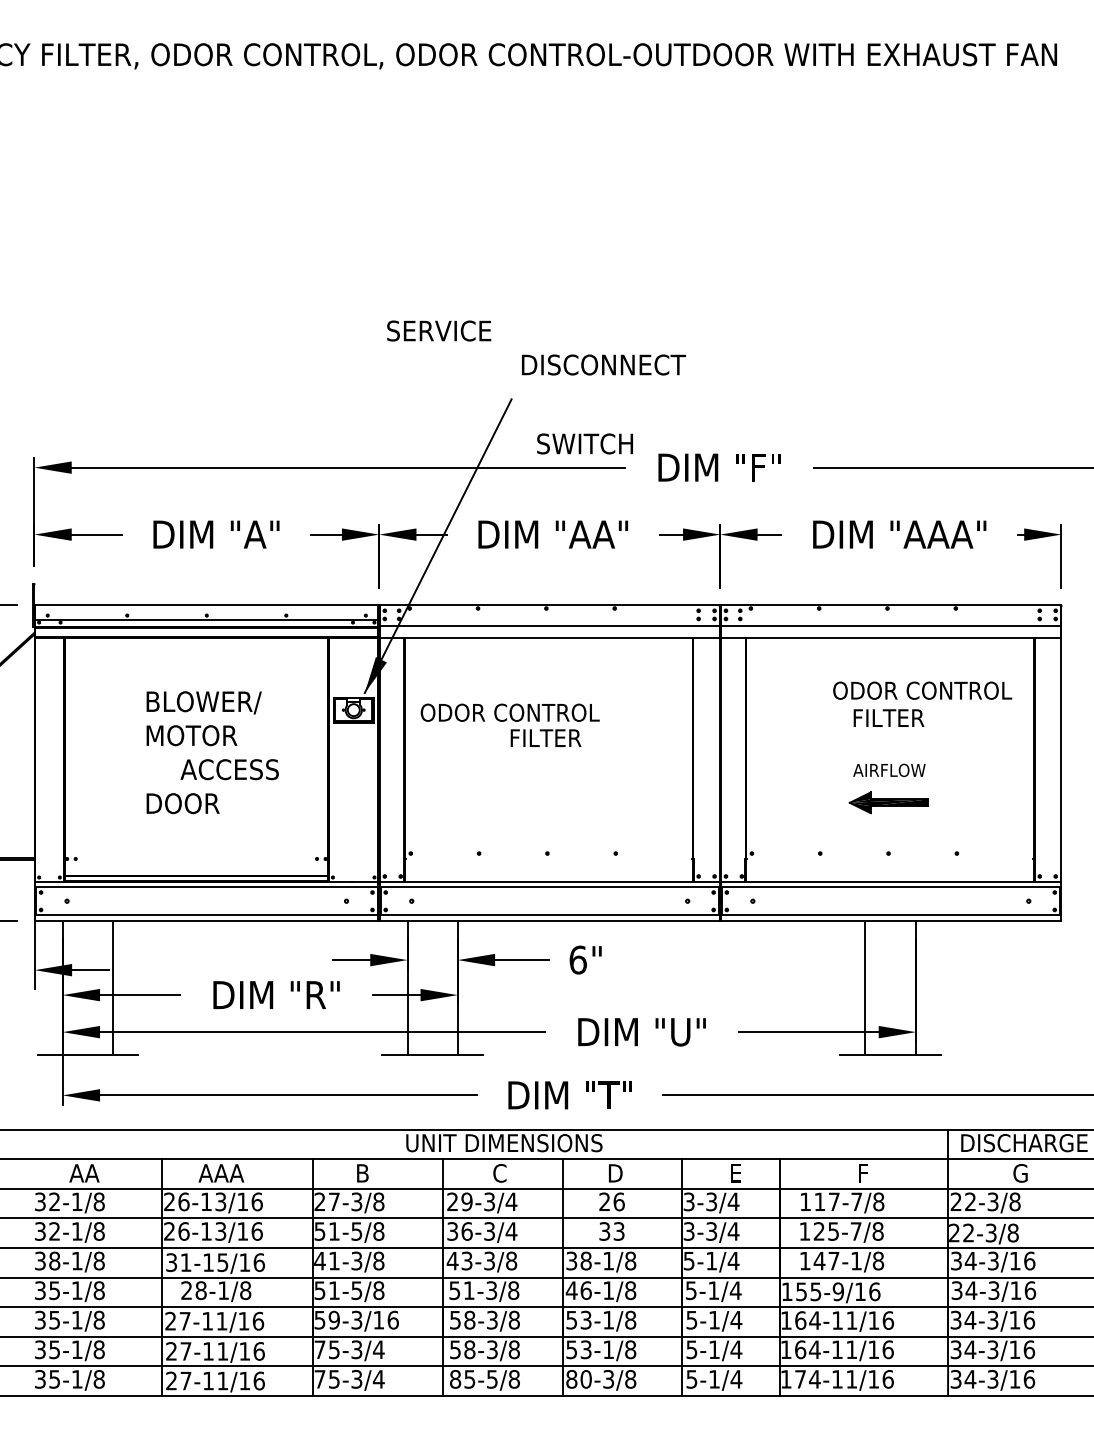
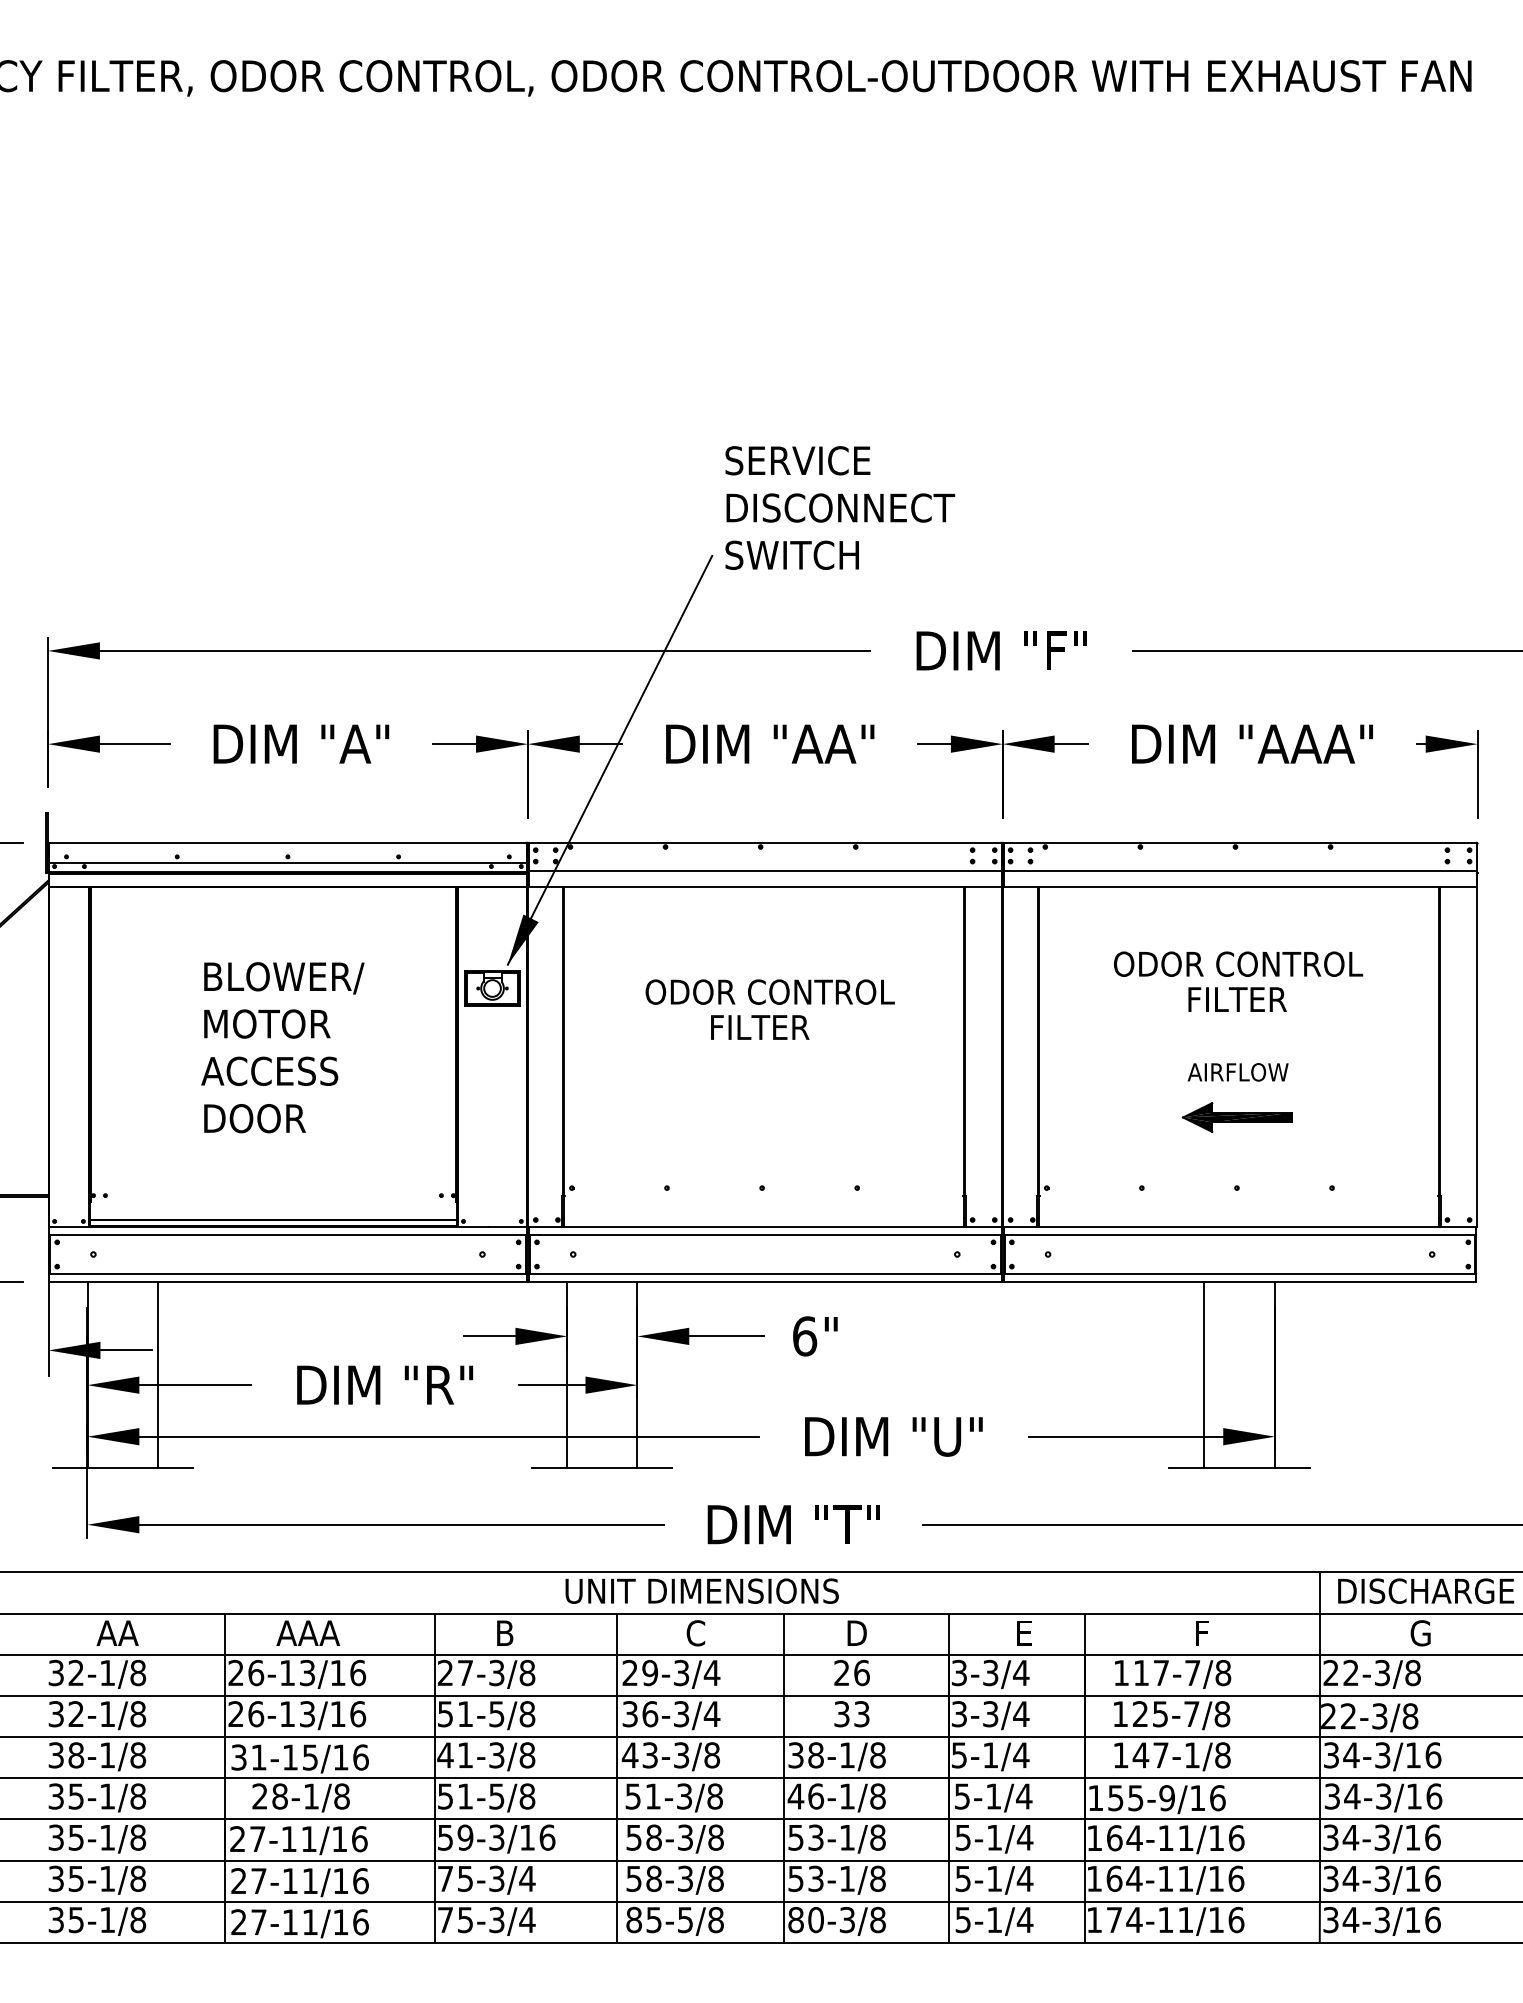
text: (439, 330) -> (798, 460), moved
text: (584, 443) -> (791, 554), moved
text: (922, 690) -> (1238, 963), moved
text: (509, 712) -> (769, 991), moved
text: (229, 769) -> (269, 1071), moved

